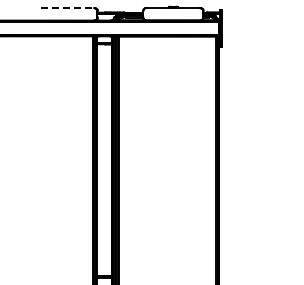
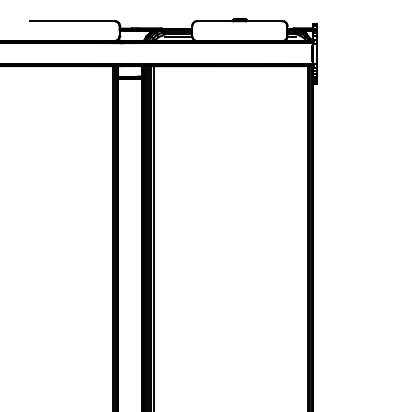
line: (67, 7) -> (72, 20), dashed -> solid

